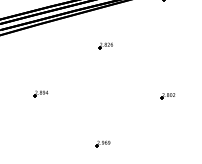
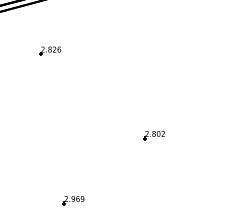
part: (105, 45) -> (49, 50), moved
part: (167, 96) -> (153, 136), moved

